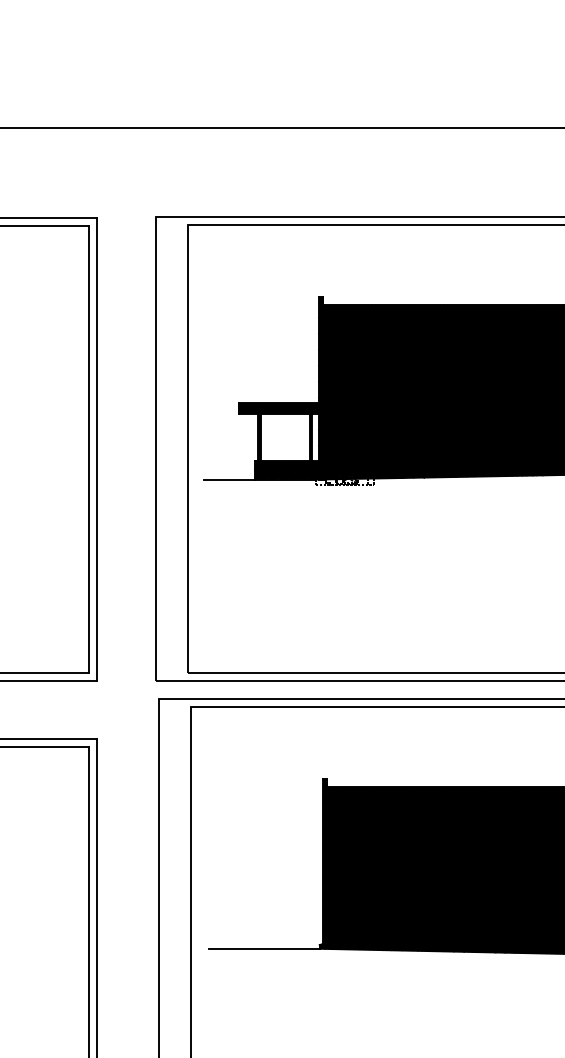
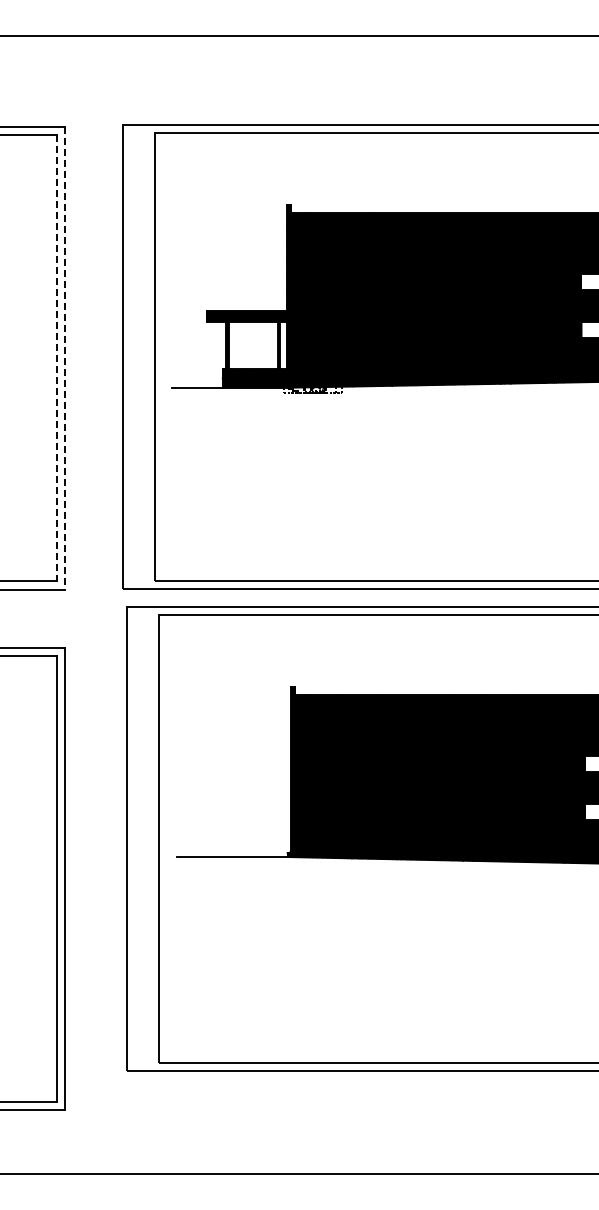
line: (88, 450) -> (56, 358), solid -> dashed
line: (96, 450) -> (64, 358), solid -> dashed

